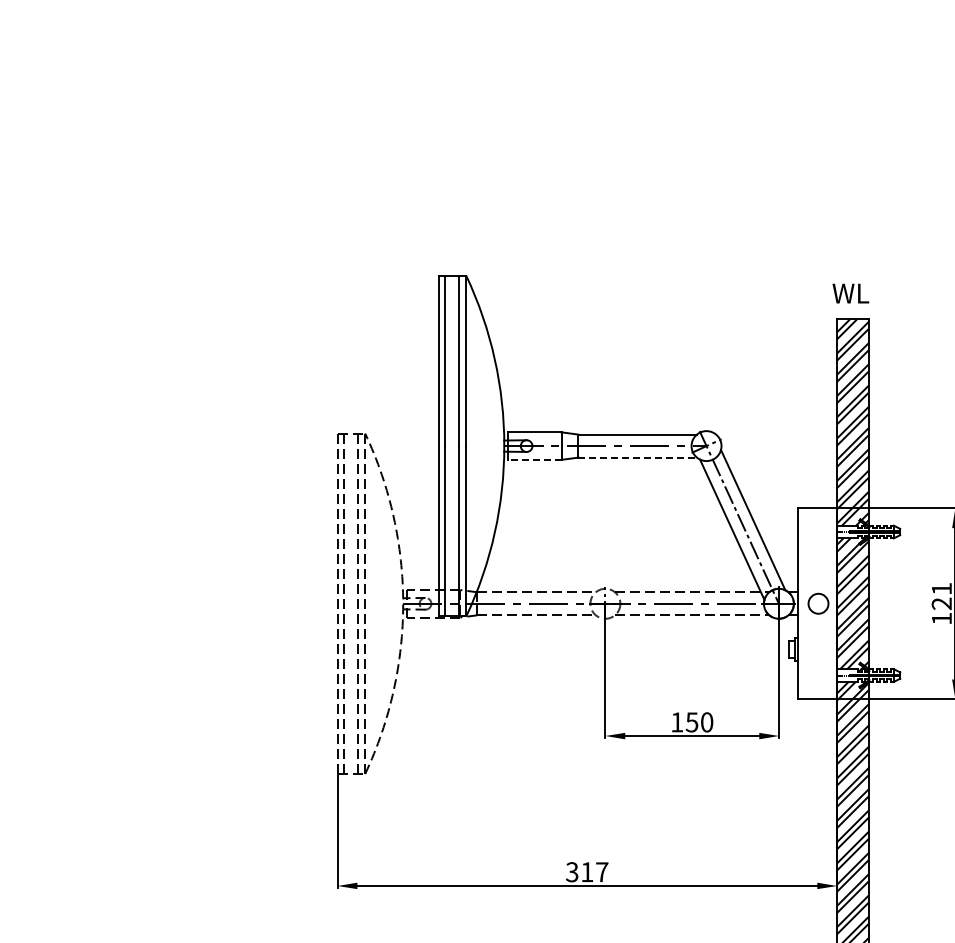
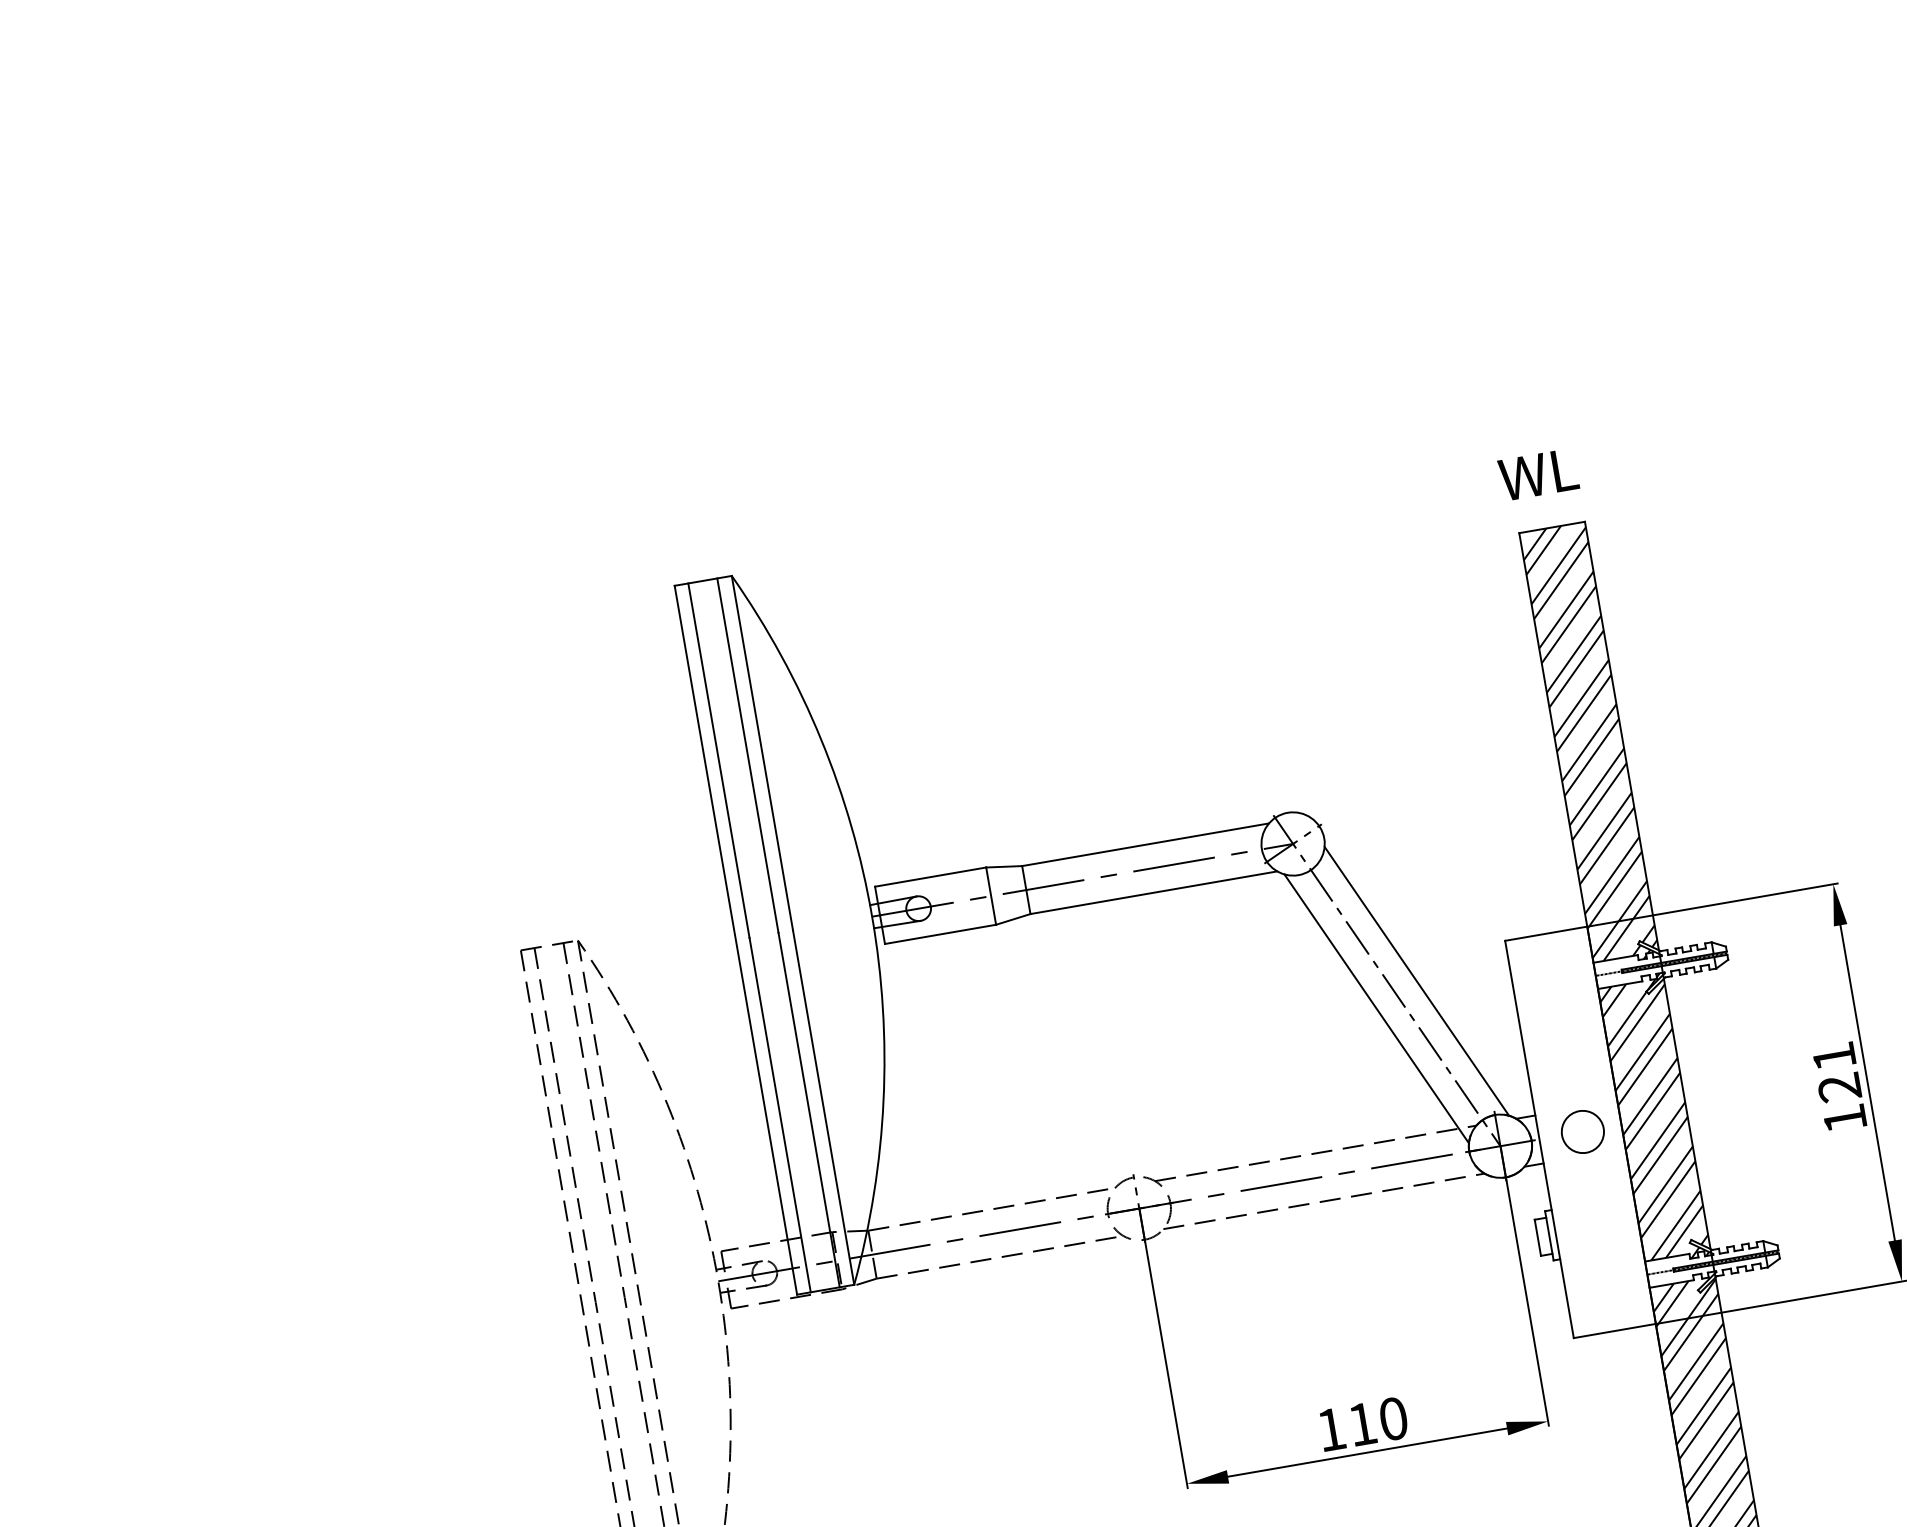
line: (638, 457) -> (1155, 892), dashed -> solid
line: (534, 459) -> (939, 933), dashed -> solid
text: (691, 722) -> (1361, 1424), 150 -> 110

